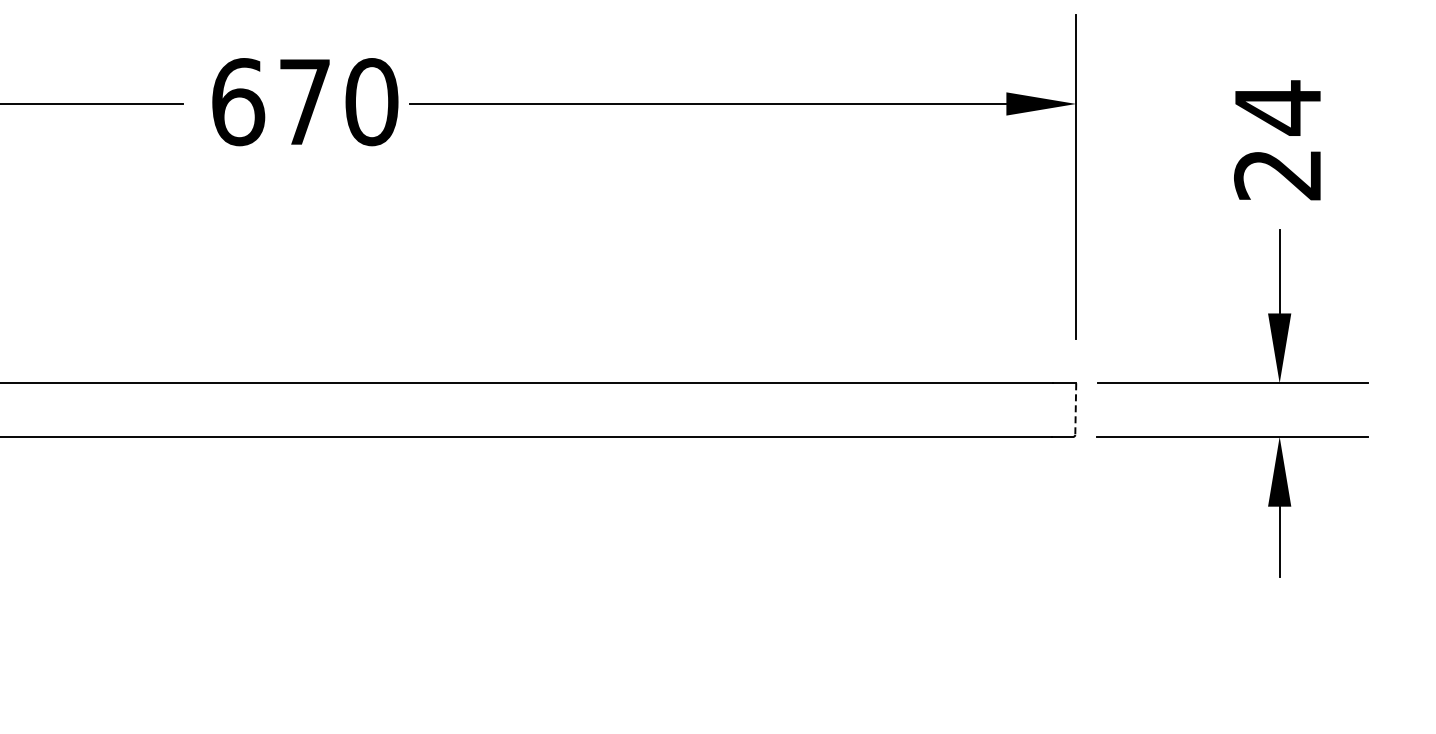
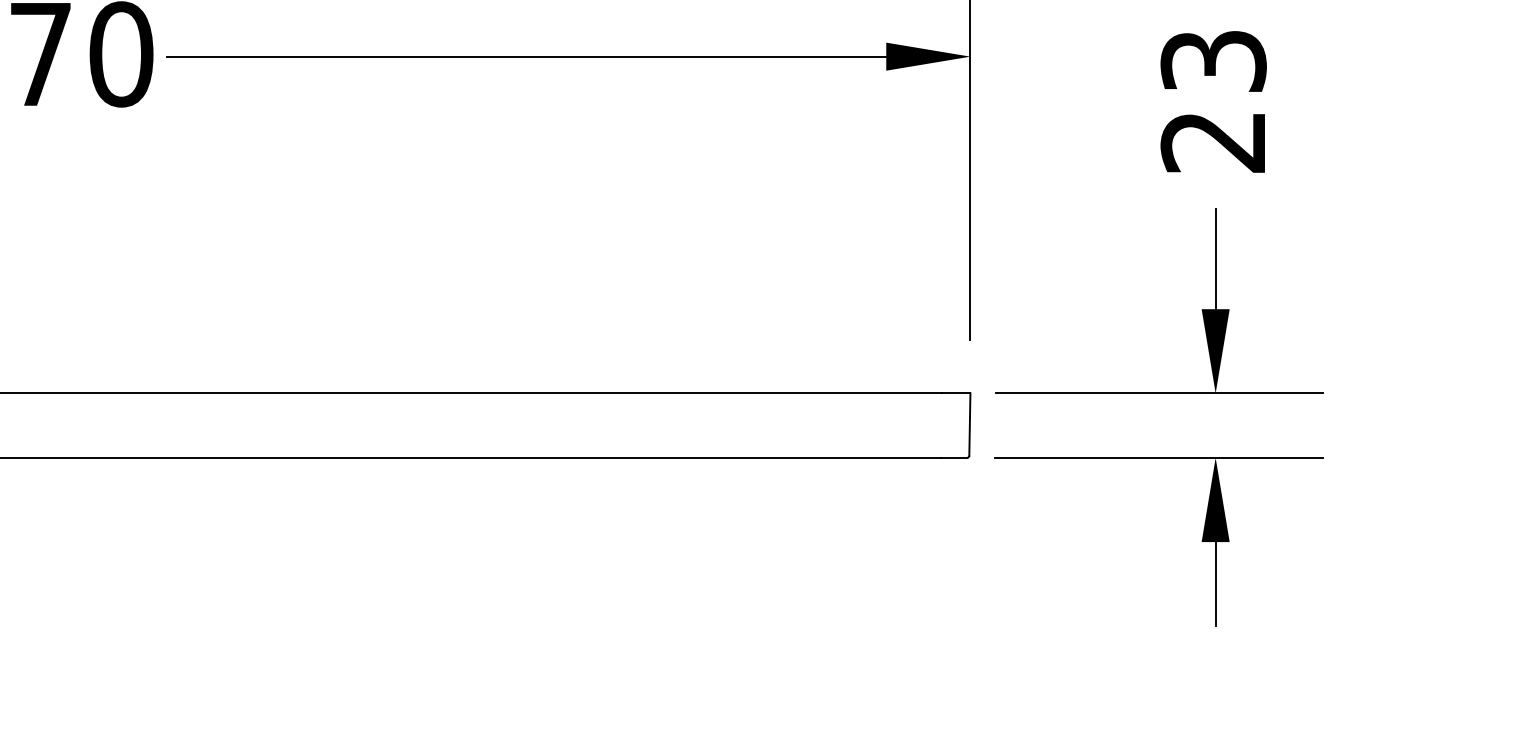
text: (1278, 107) -> (1214, 60), 24 -> 23
line: (1075, 409) -> (969, 424), dashed -> solid

